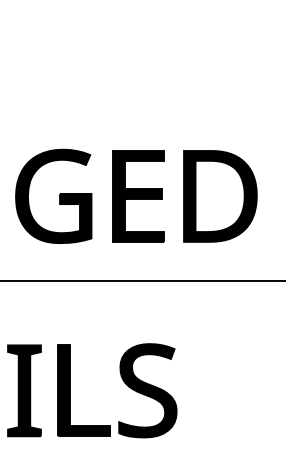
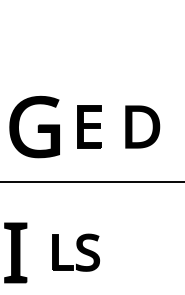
part: (138, 195) -> (89, 126), size x0.7
part: (220, 195) -> (142, 126), size x0.7
part: (118, 390) -> (76, 252), size x0.6

